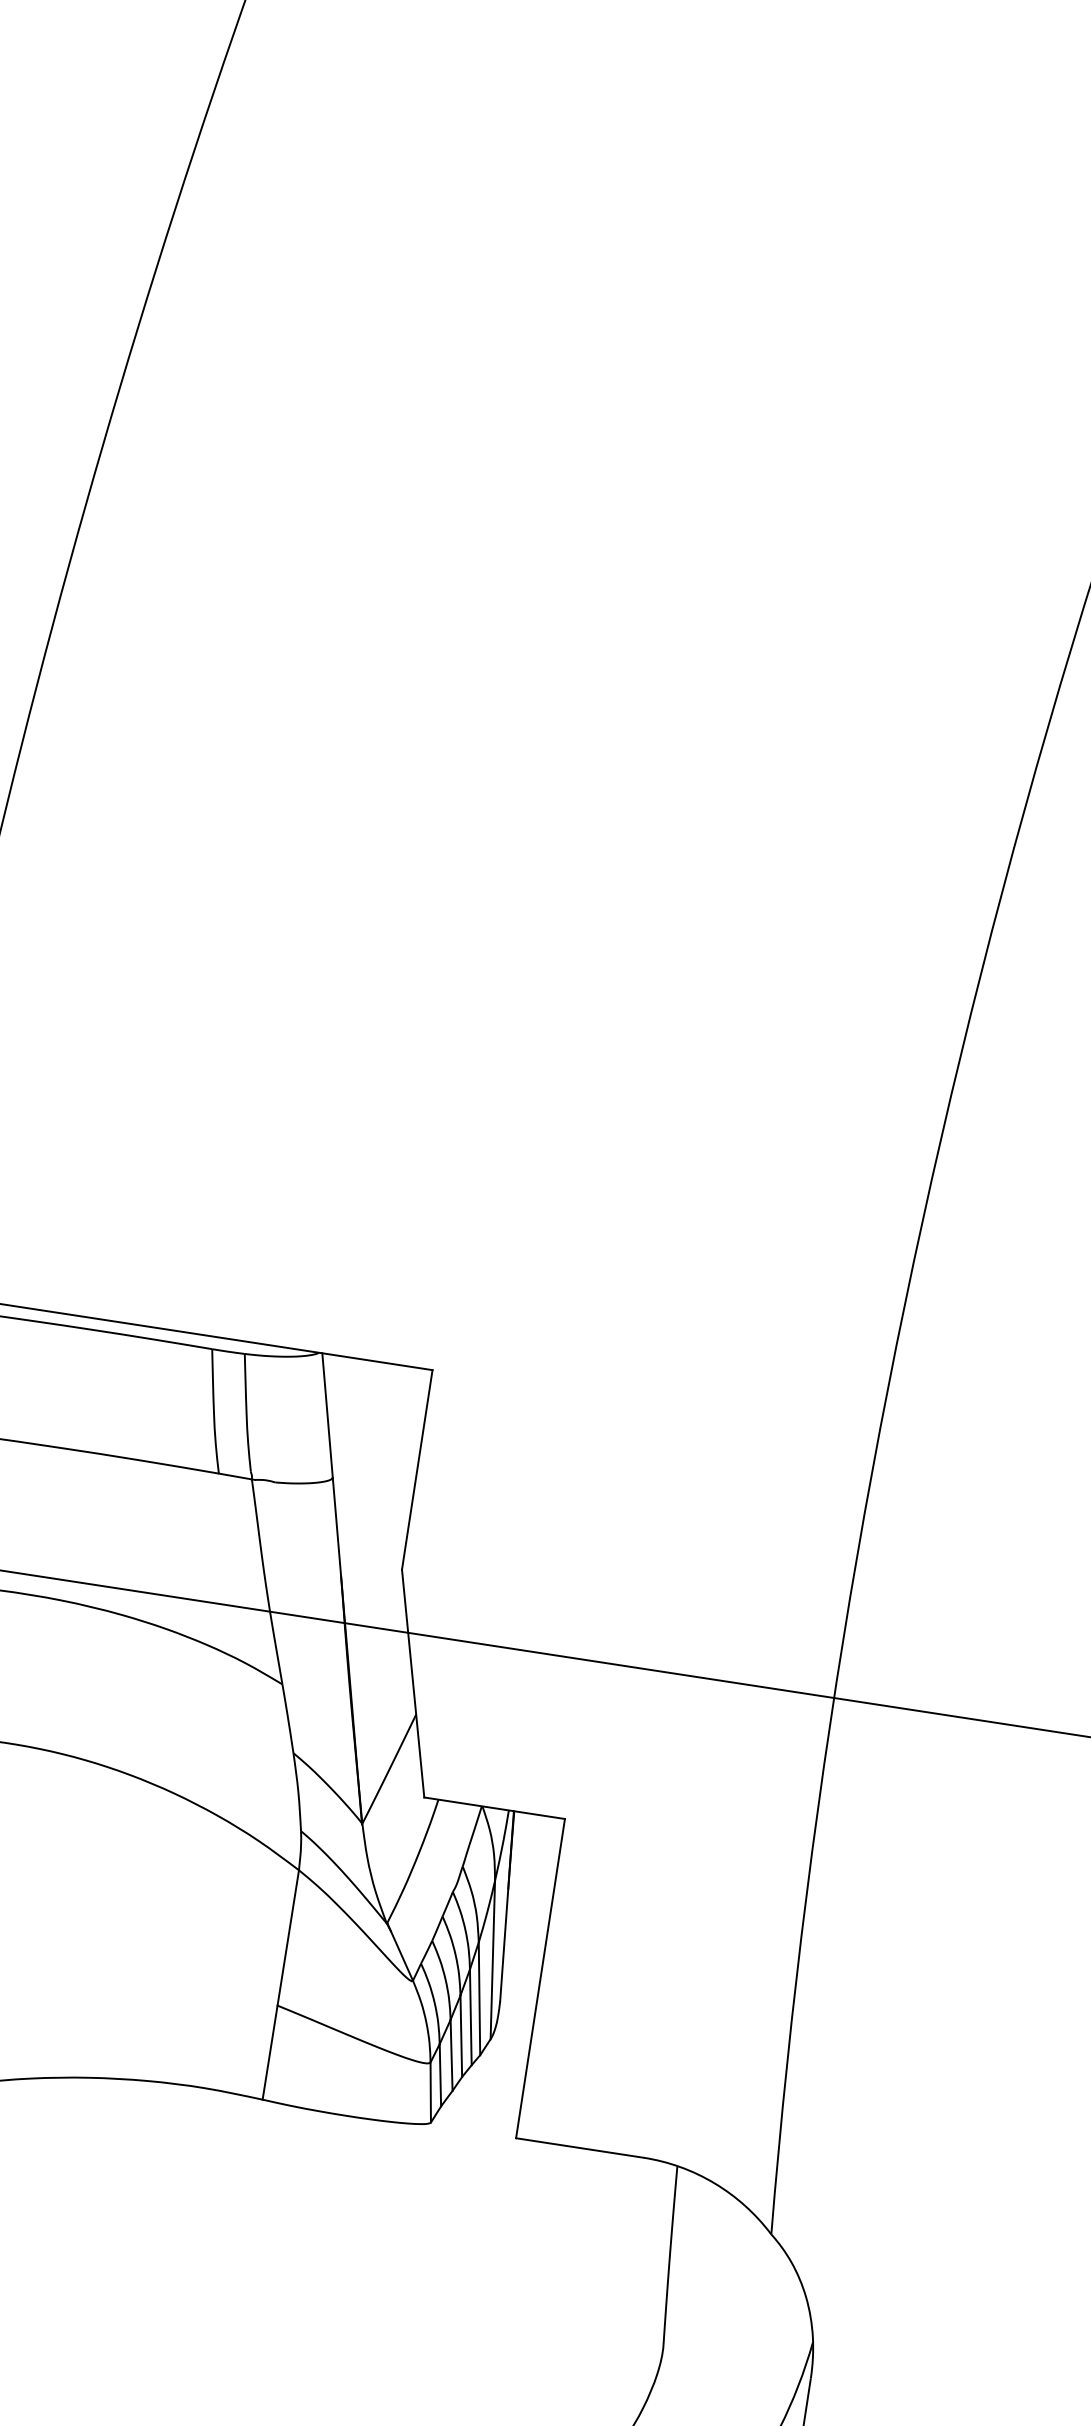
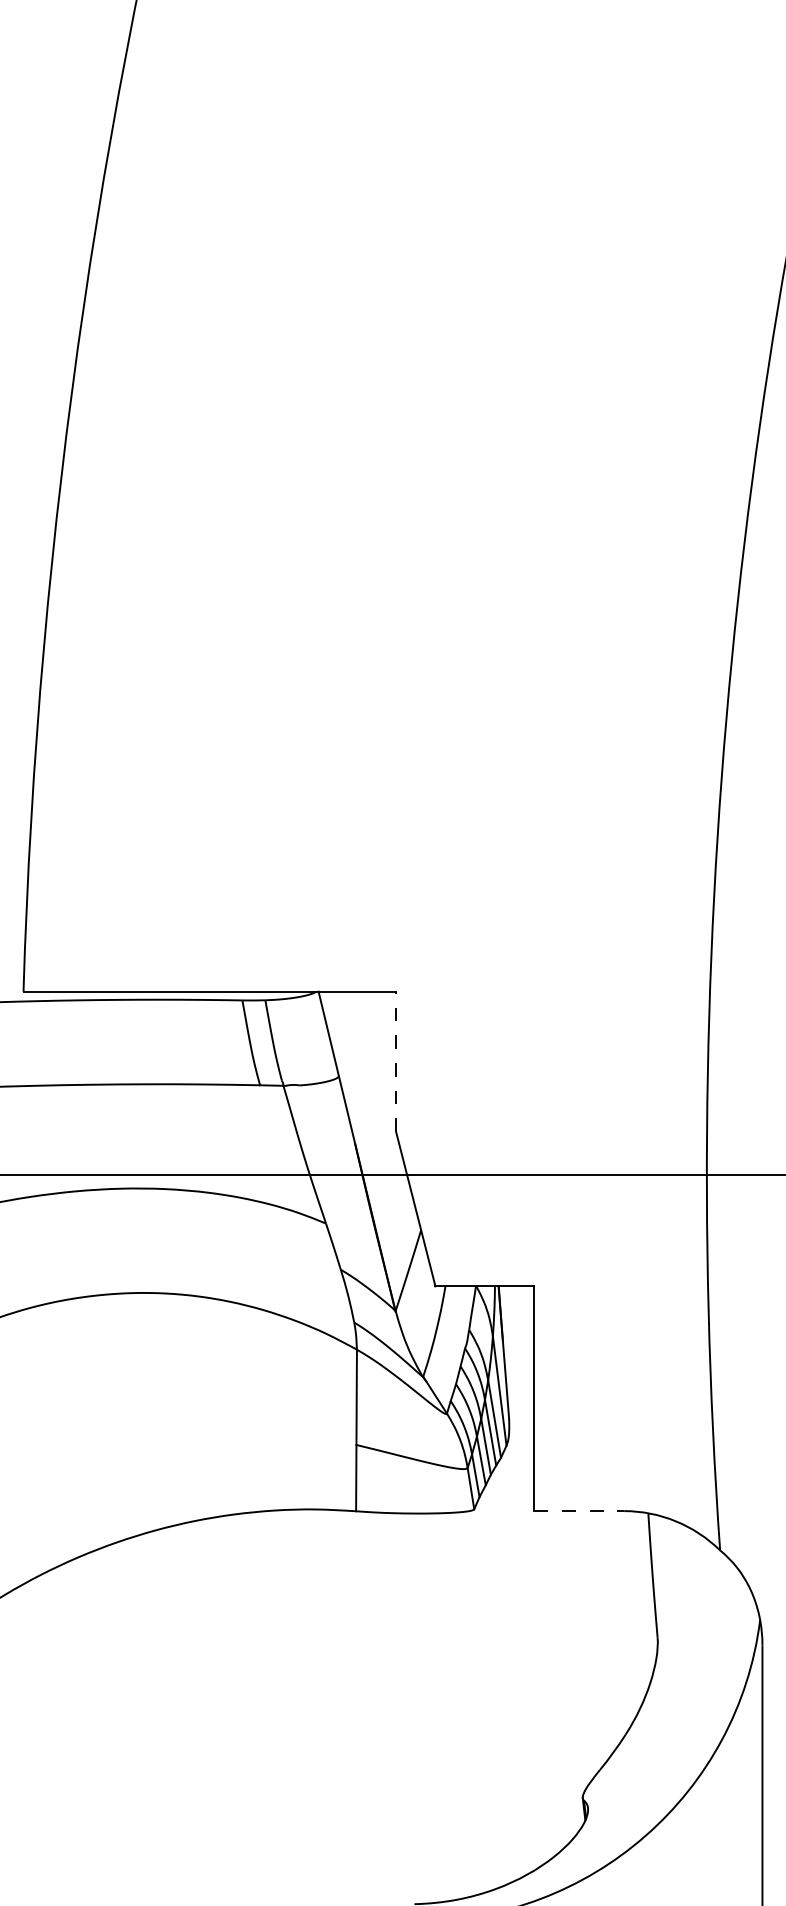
line: (417, 1469) -> (396, 1061), solid -> dashed
line: (579, 2148) -> (579, 1511), solid -> dashed

